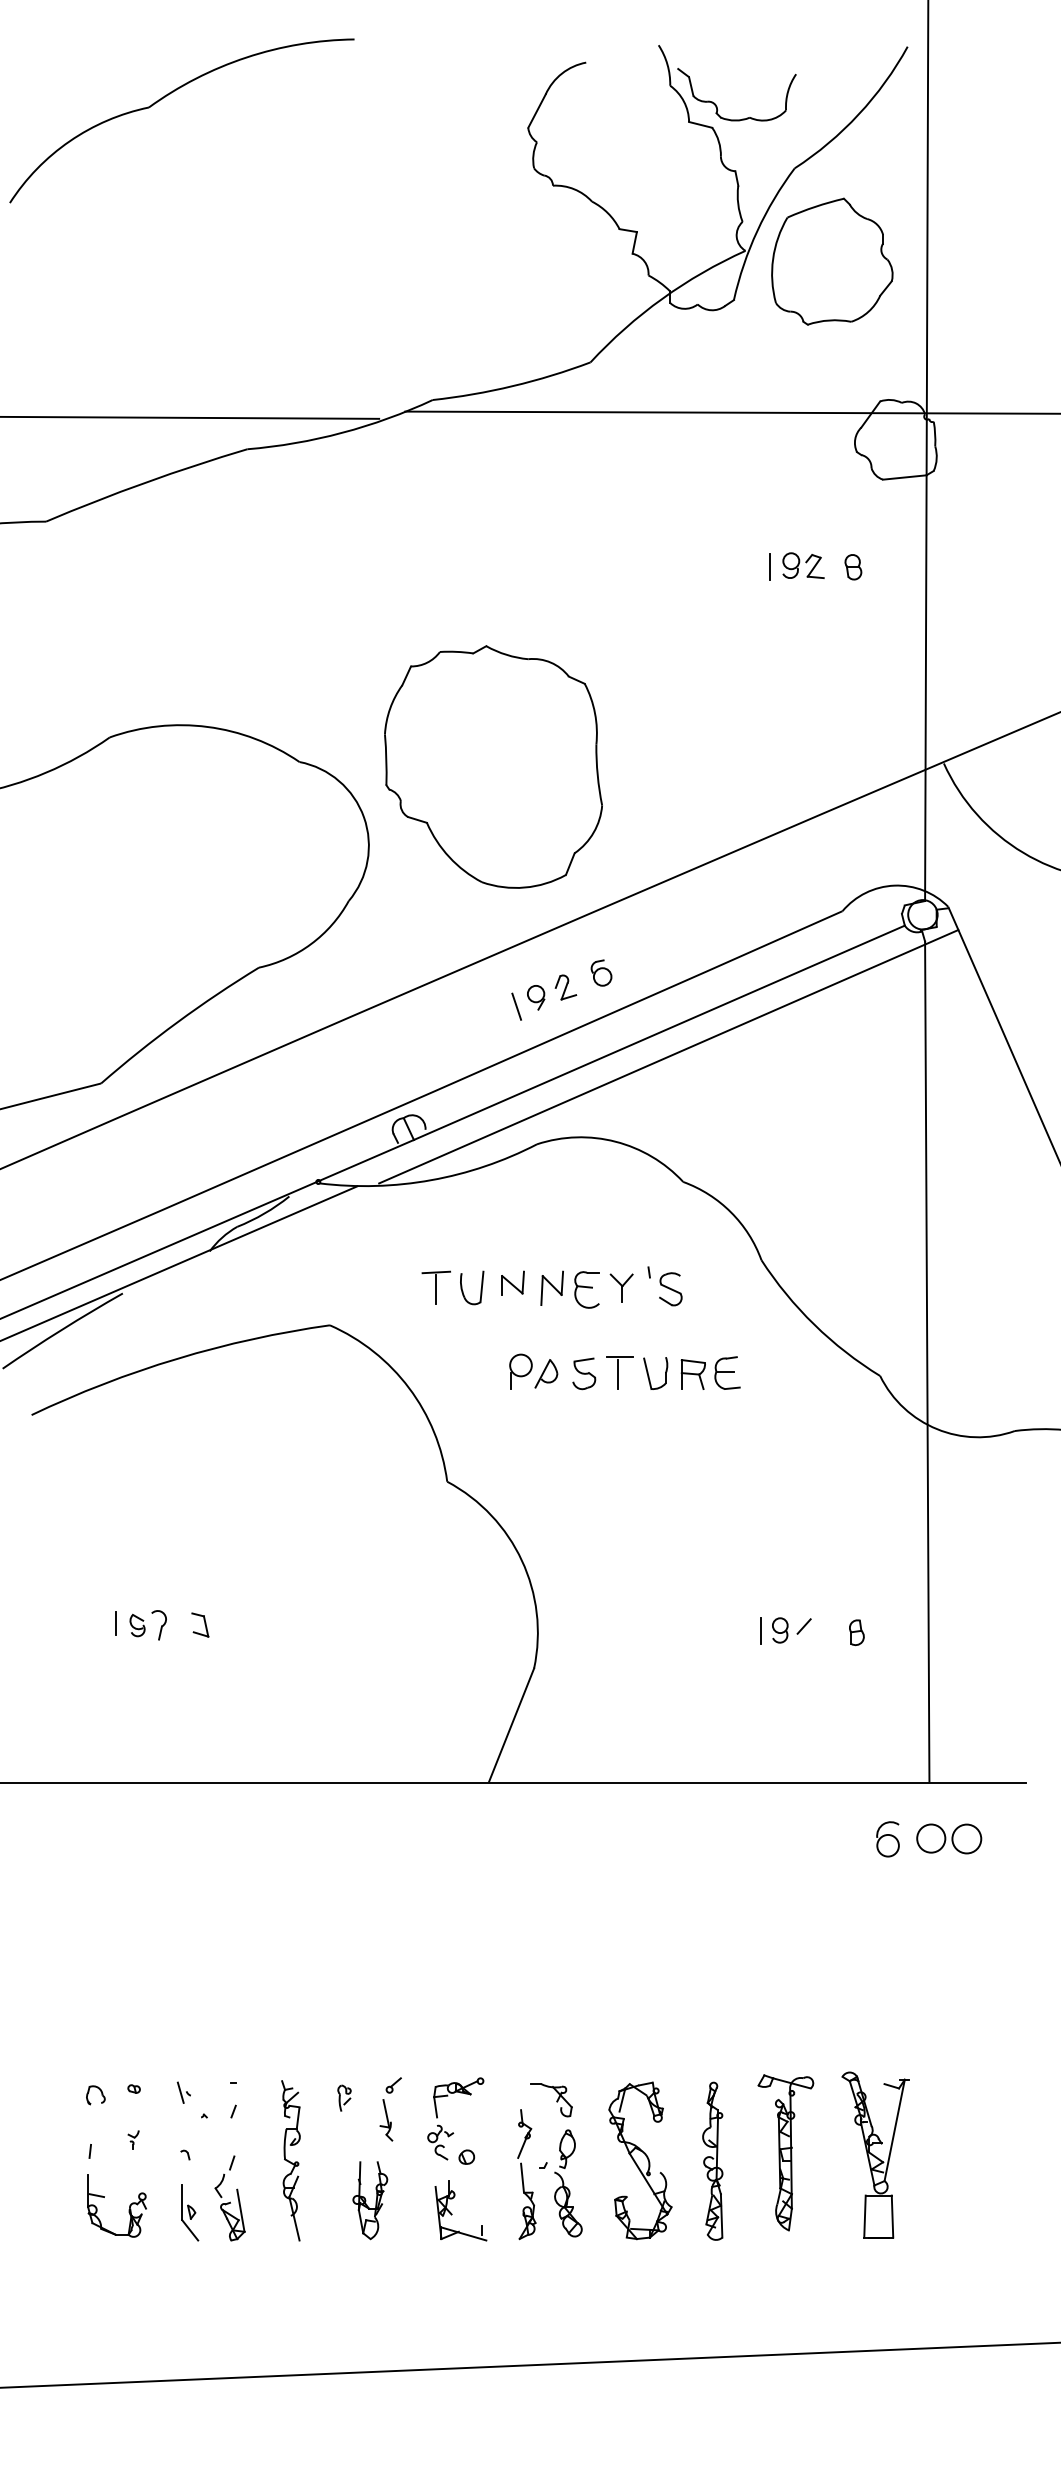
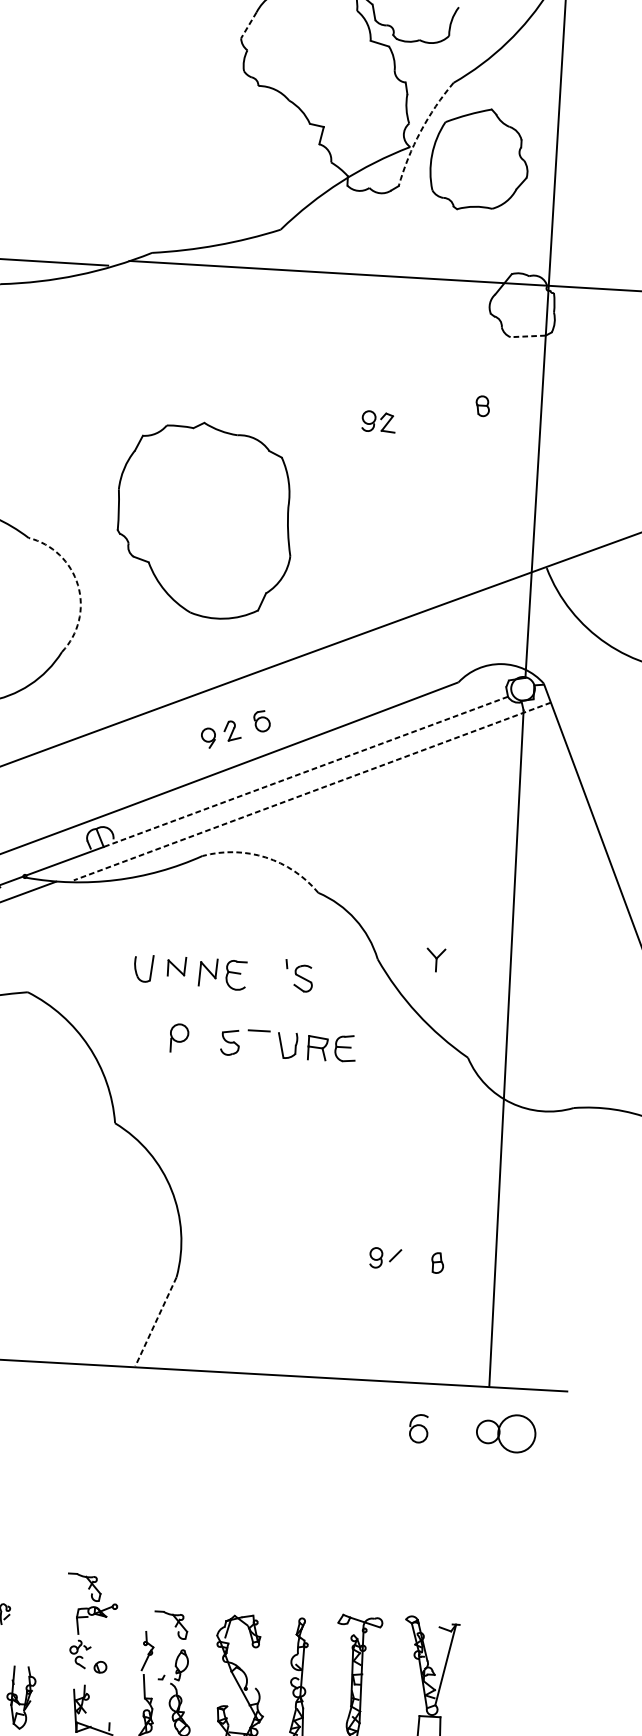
line: (537, 111) -> (249, 25), solid -> dashed
arc: (757, 230) -> (420, 131), solid -> dashed
line: (904, 477) -> (527, 336), solid -> dashed
part: (803, 565) -> (378, 421), moved
line: (770, 566) -> (416, 401), removed
part: (493, 766) -> (204, 519), moved
arc: (364, 817) -> (78, 585), solid -> dashed
line: (516, 1006) -> (192, 744), removed
line: (659, 1032) -> (305, 771), solid -> dashed
line: (668, 1056) -> (312, 791), solid -> dashed
arc: (615, 1141) -> (265, 857), solid -> dashed
part: (435, 1287) -> (114, 966), removed
part: (621, 1287) -> (435, 959), moved
part: (546, 1373) -> (199, 1040), removed
line: (618, 1374) -> (257, 1044), removed
line: (761, 1630) -> (361, 1257), removed
line: (511, 1724) -> (155, 1321), solid -> dashed
circle: (966, 1838) -> (516, 1433), size x1.6
part: (887, 1839) -> (418, 1428), moved
part: (441, 2059) -> (84, 1587), added
part: (390, 2109) -> (41, 1625), removed

